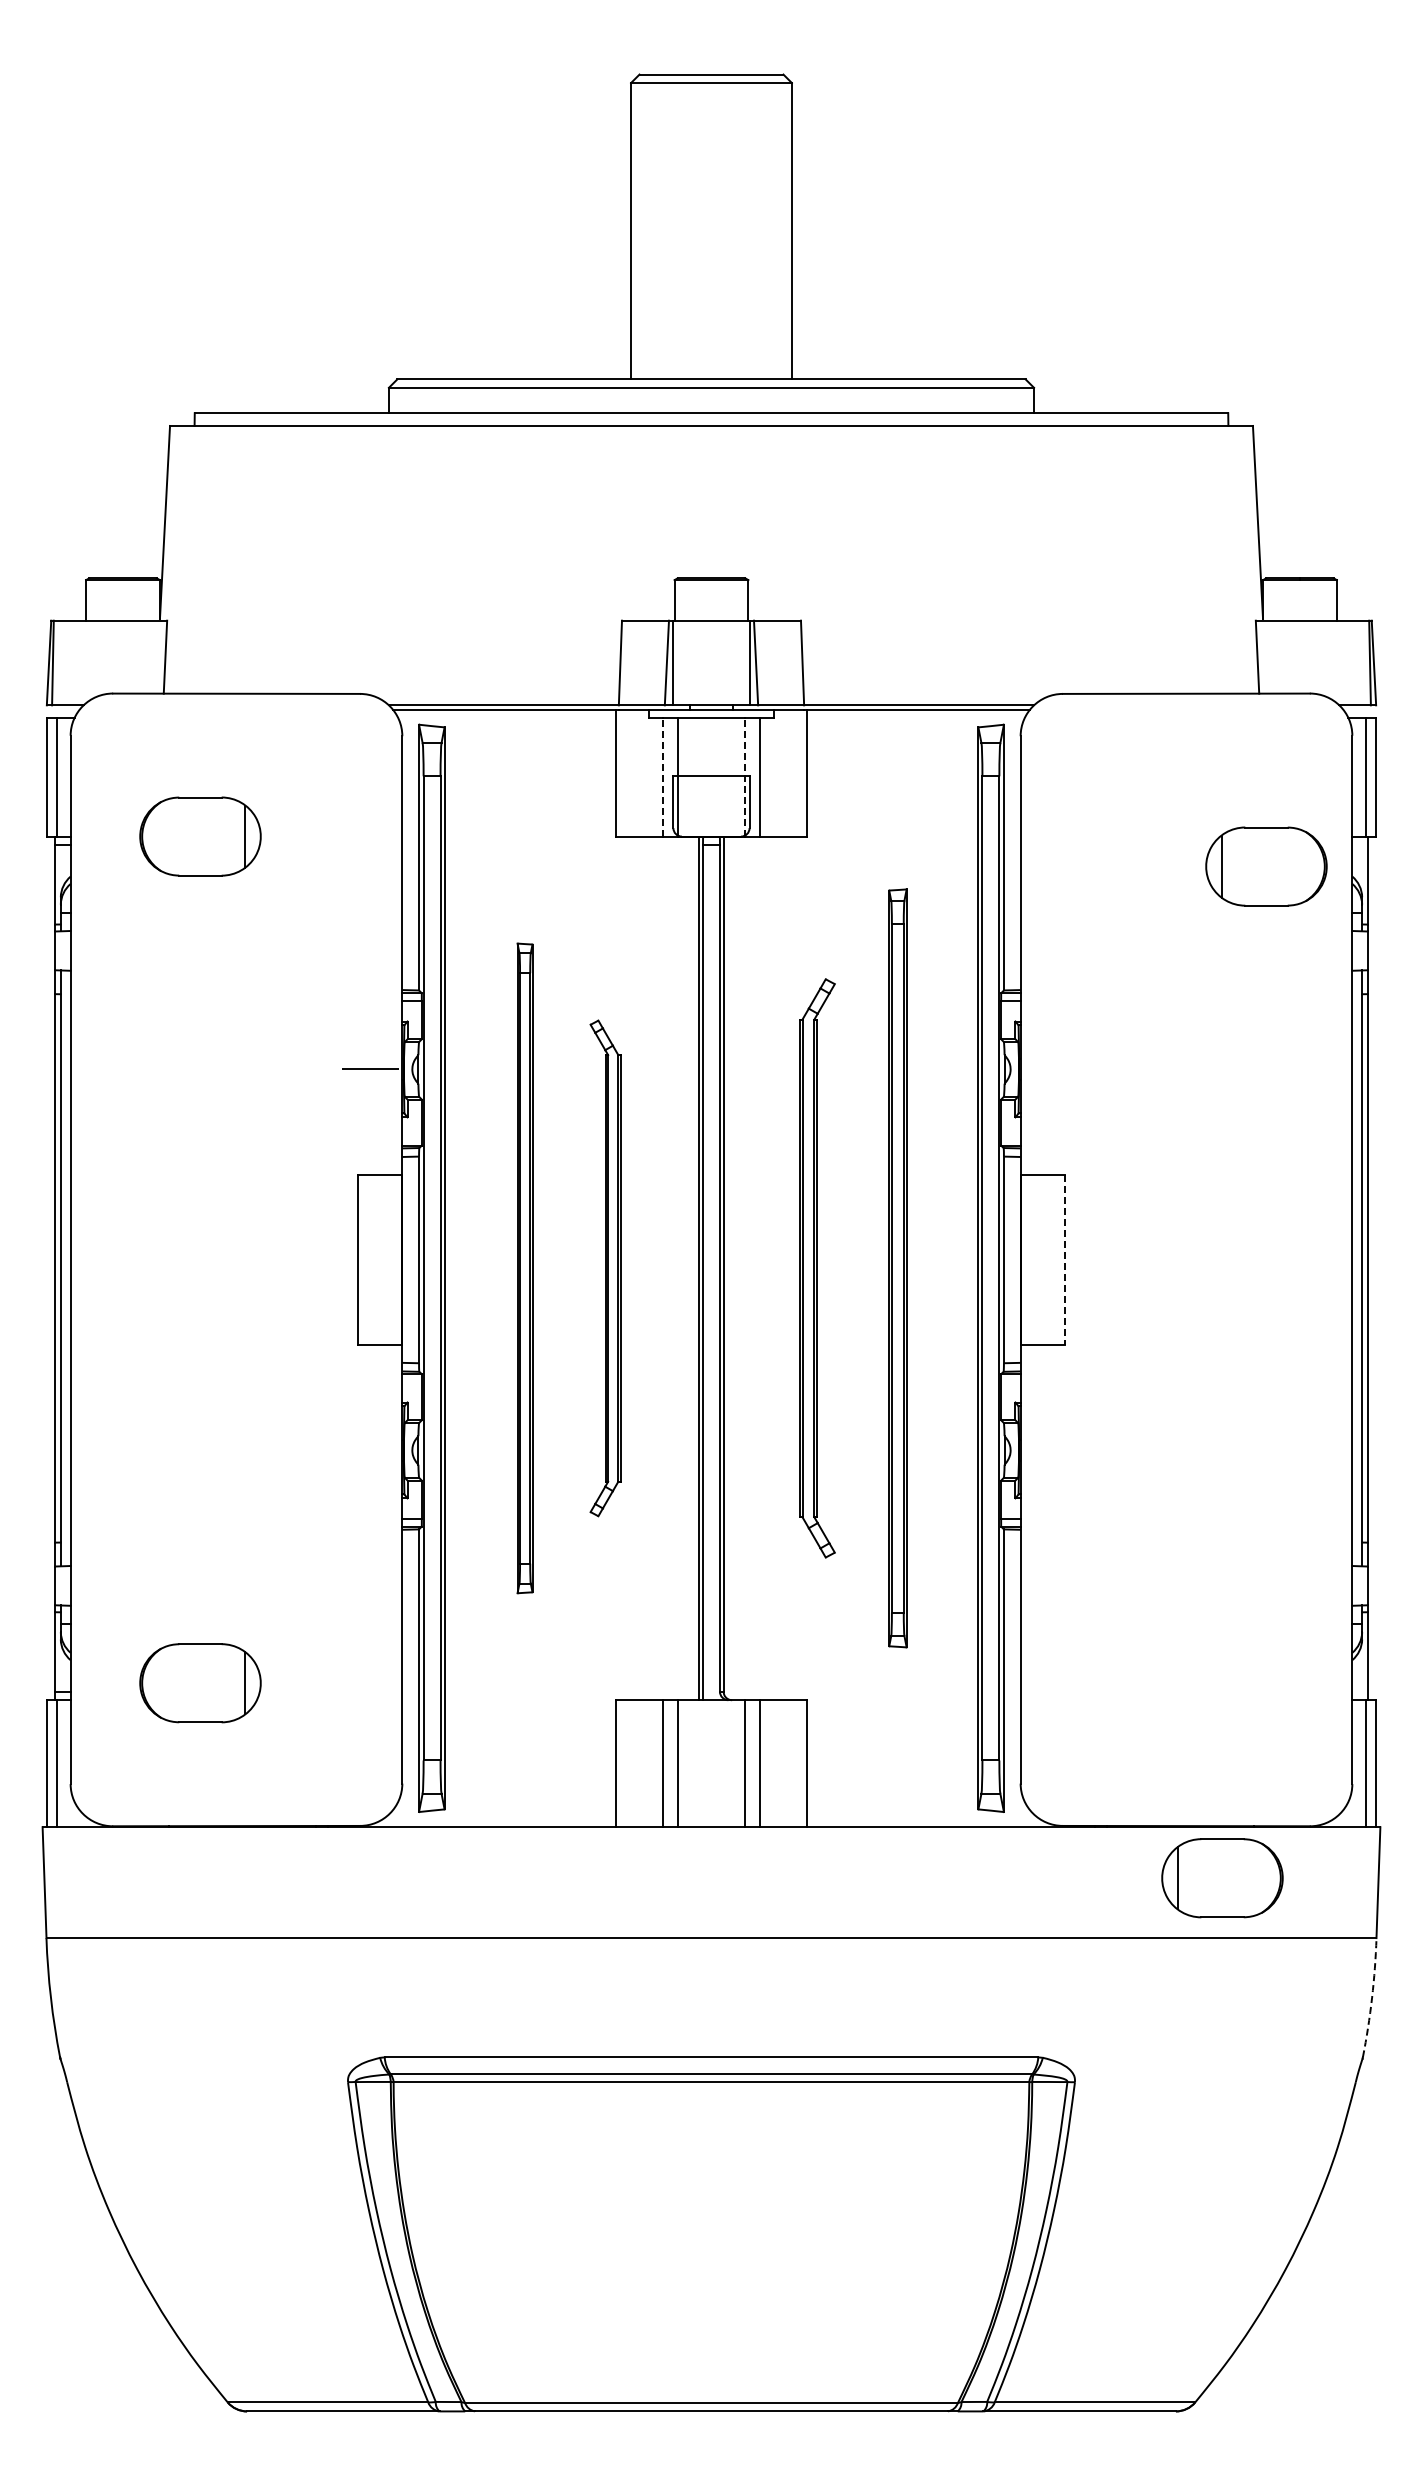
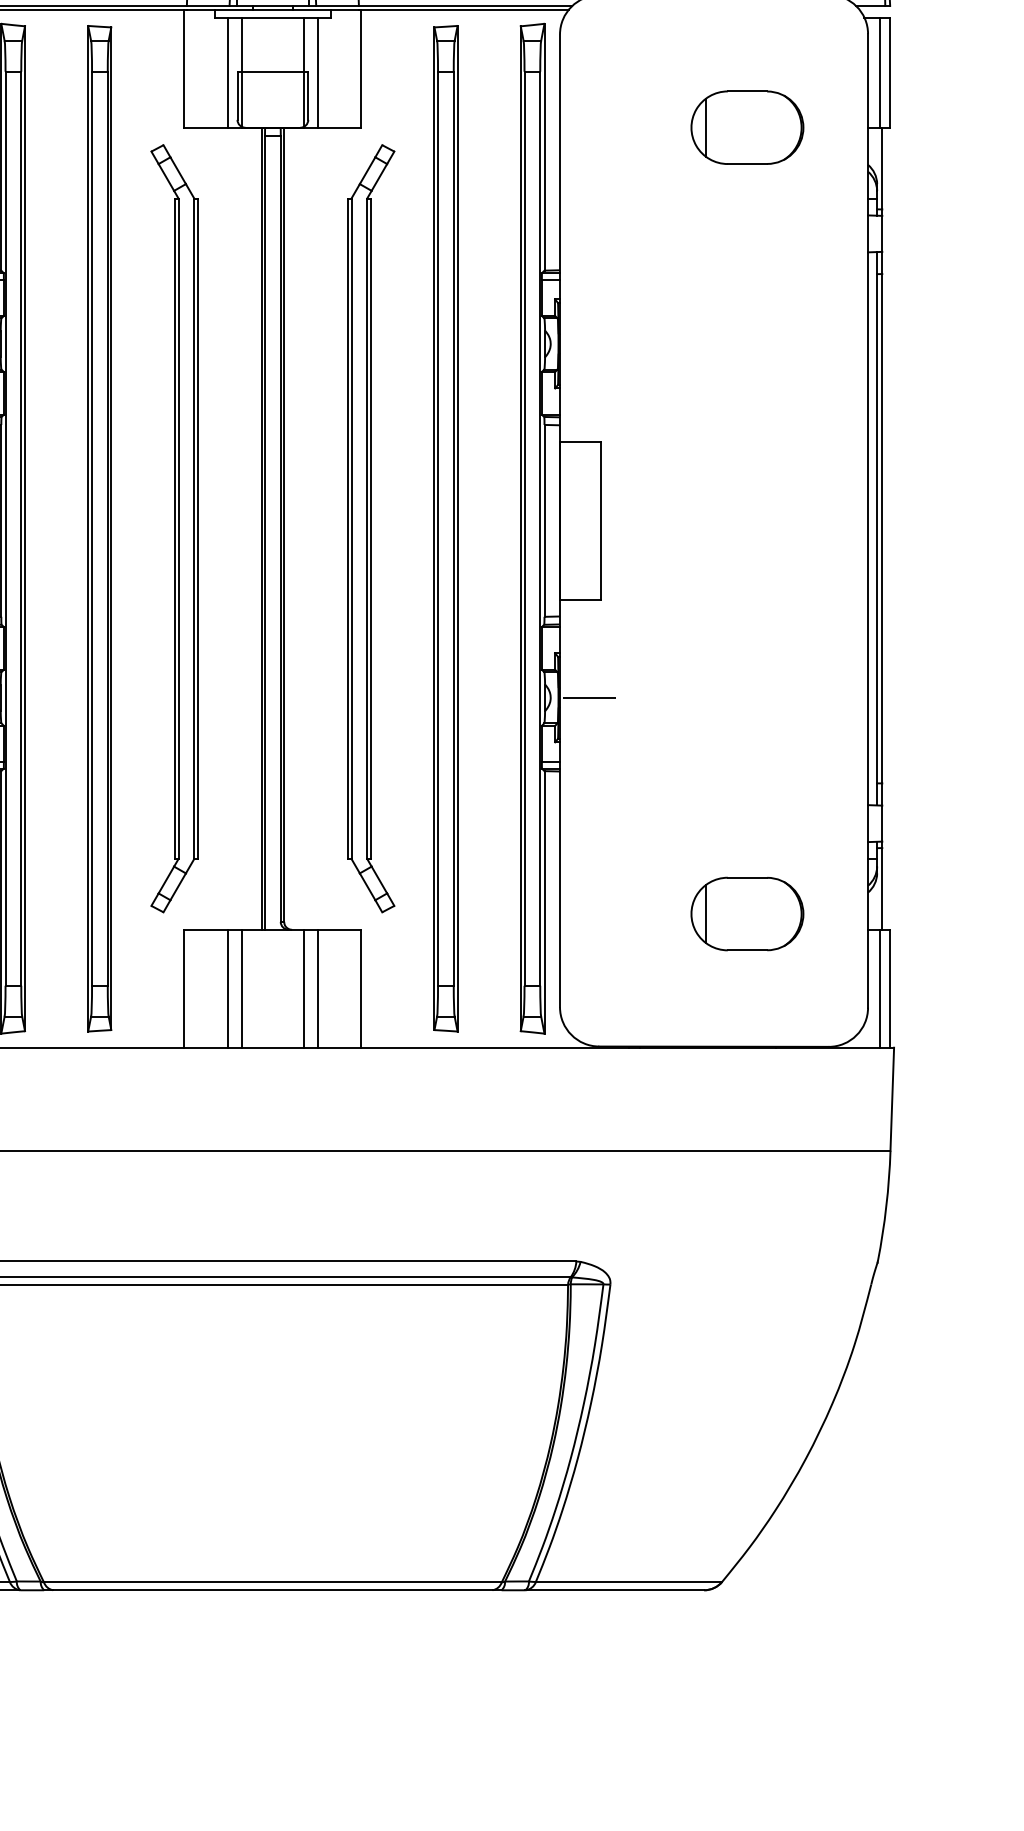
line: (662, 776) -> (227, 71), dashed -> solid
line: (744, 776) -> (303, 71), dashed -> solid
part: (1266, 866) -> (747, 127), moved
line: (1064, 1259) -> (600, 520), dashed -> solid
part: (524, 1268) -> (99, 528), size x1.67
part: (605, 1268) -> (174, 528), size x1.67
part: (817, 1268) -> (371, 528), size x1.43
part: (897, 1268) -> (445, 528), size x1.43
line: (1051, 1450) -> (588, 697), added
part: (1222, 1878) -> (747, 914), moved
arc: (1372, 1997) -> (886, 1205), dashed -> solid

